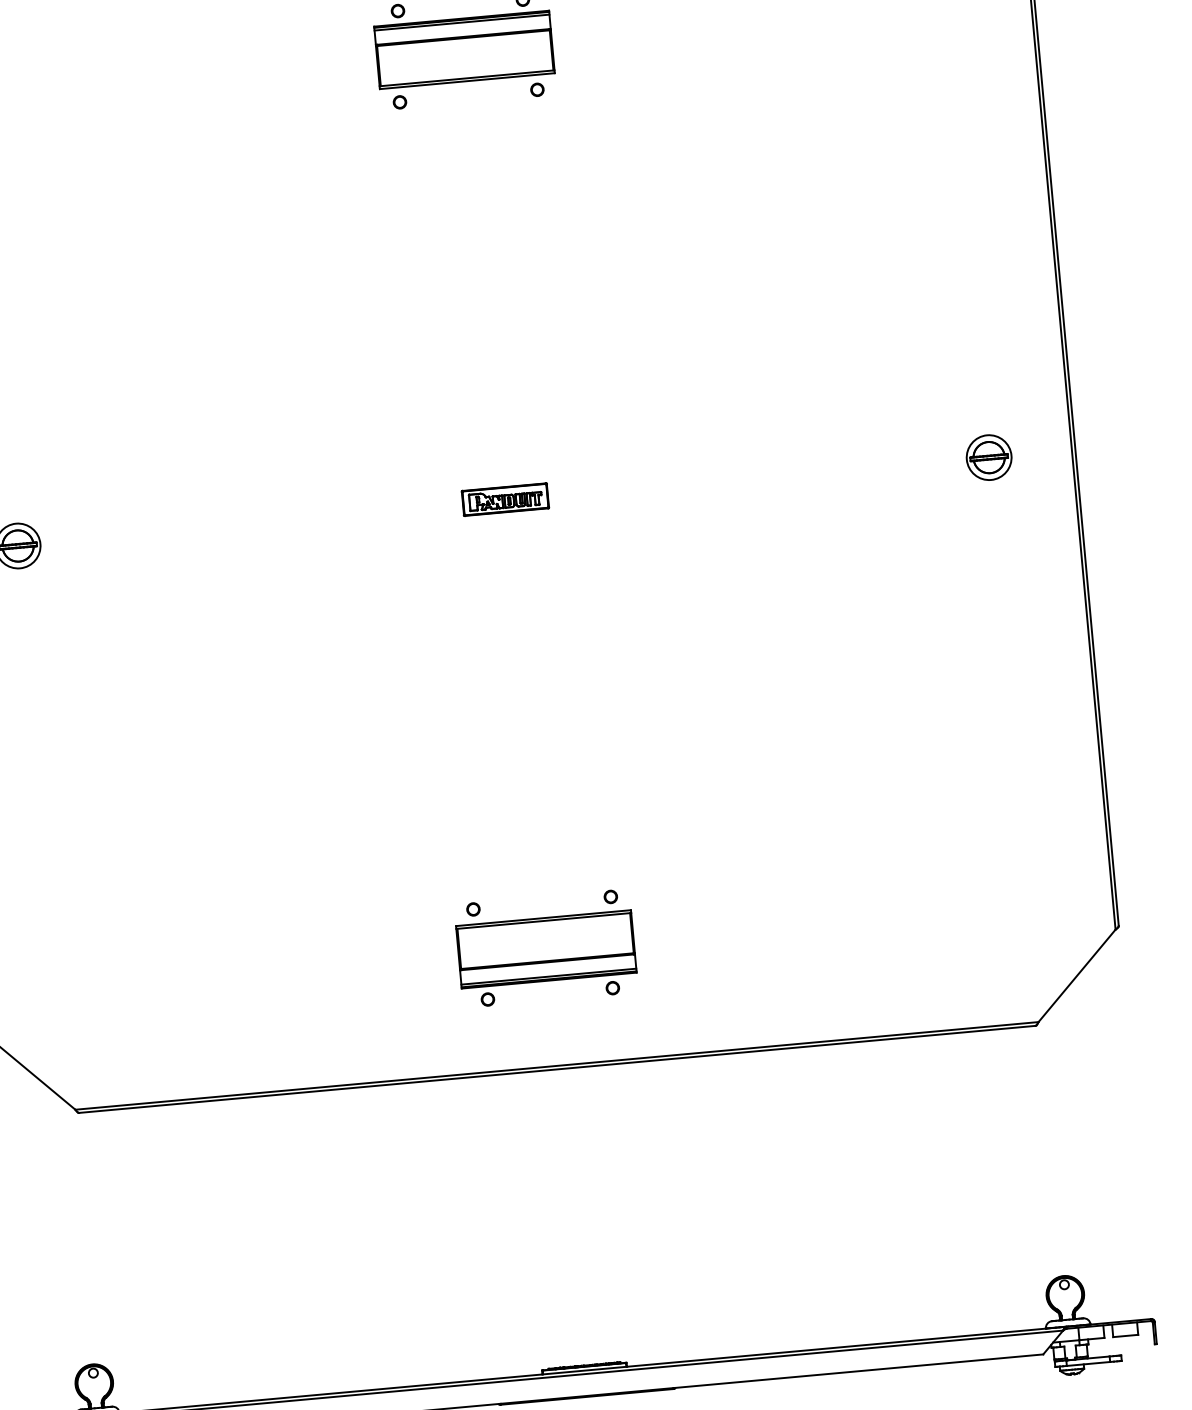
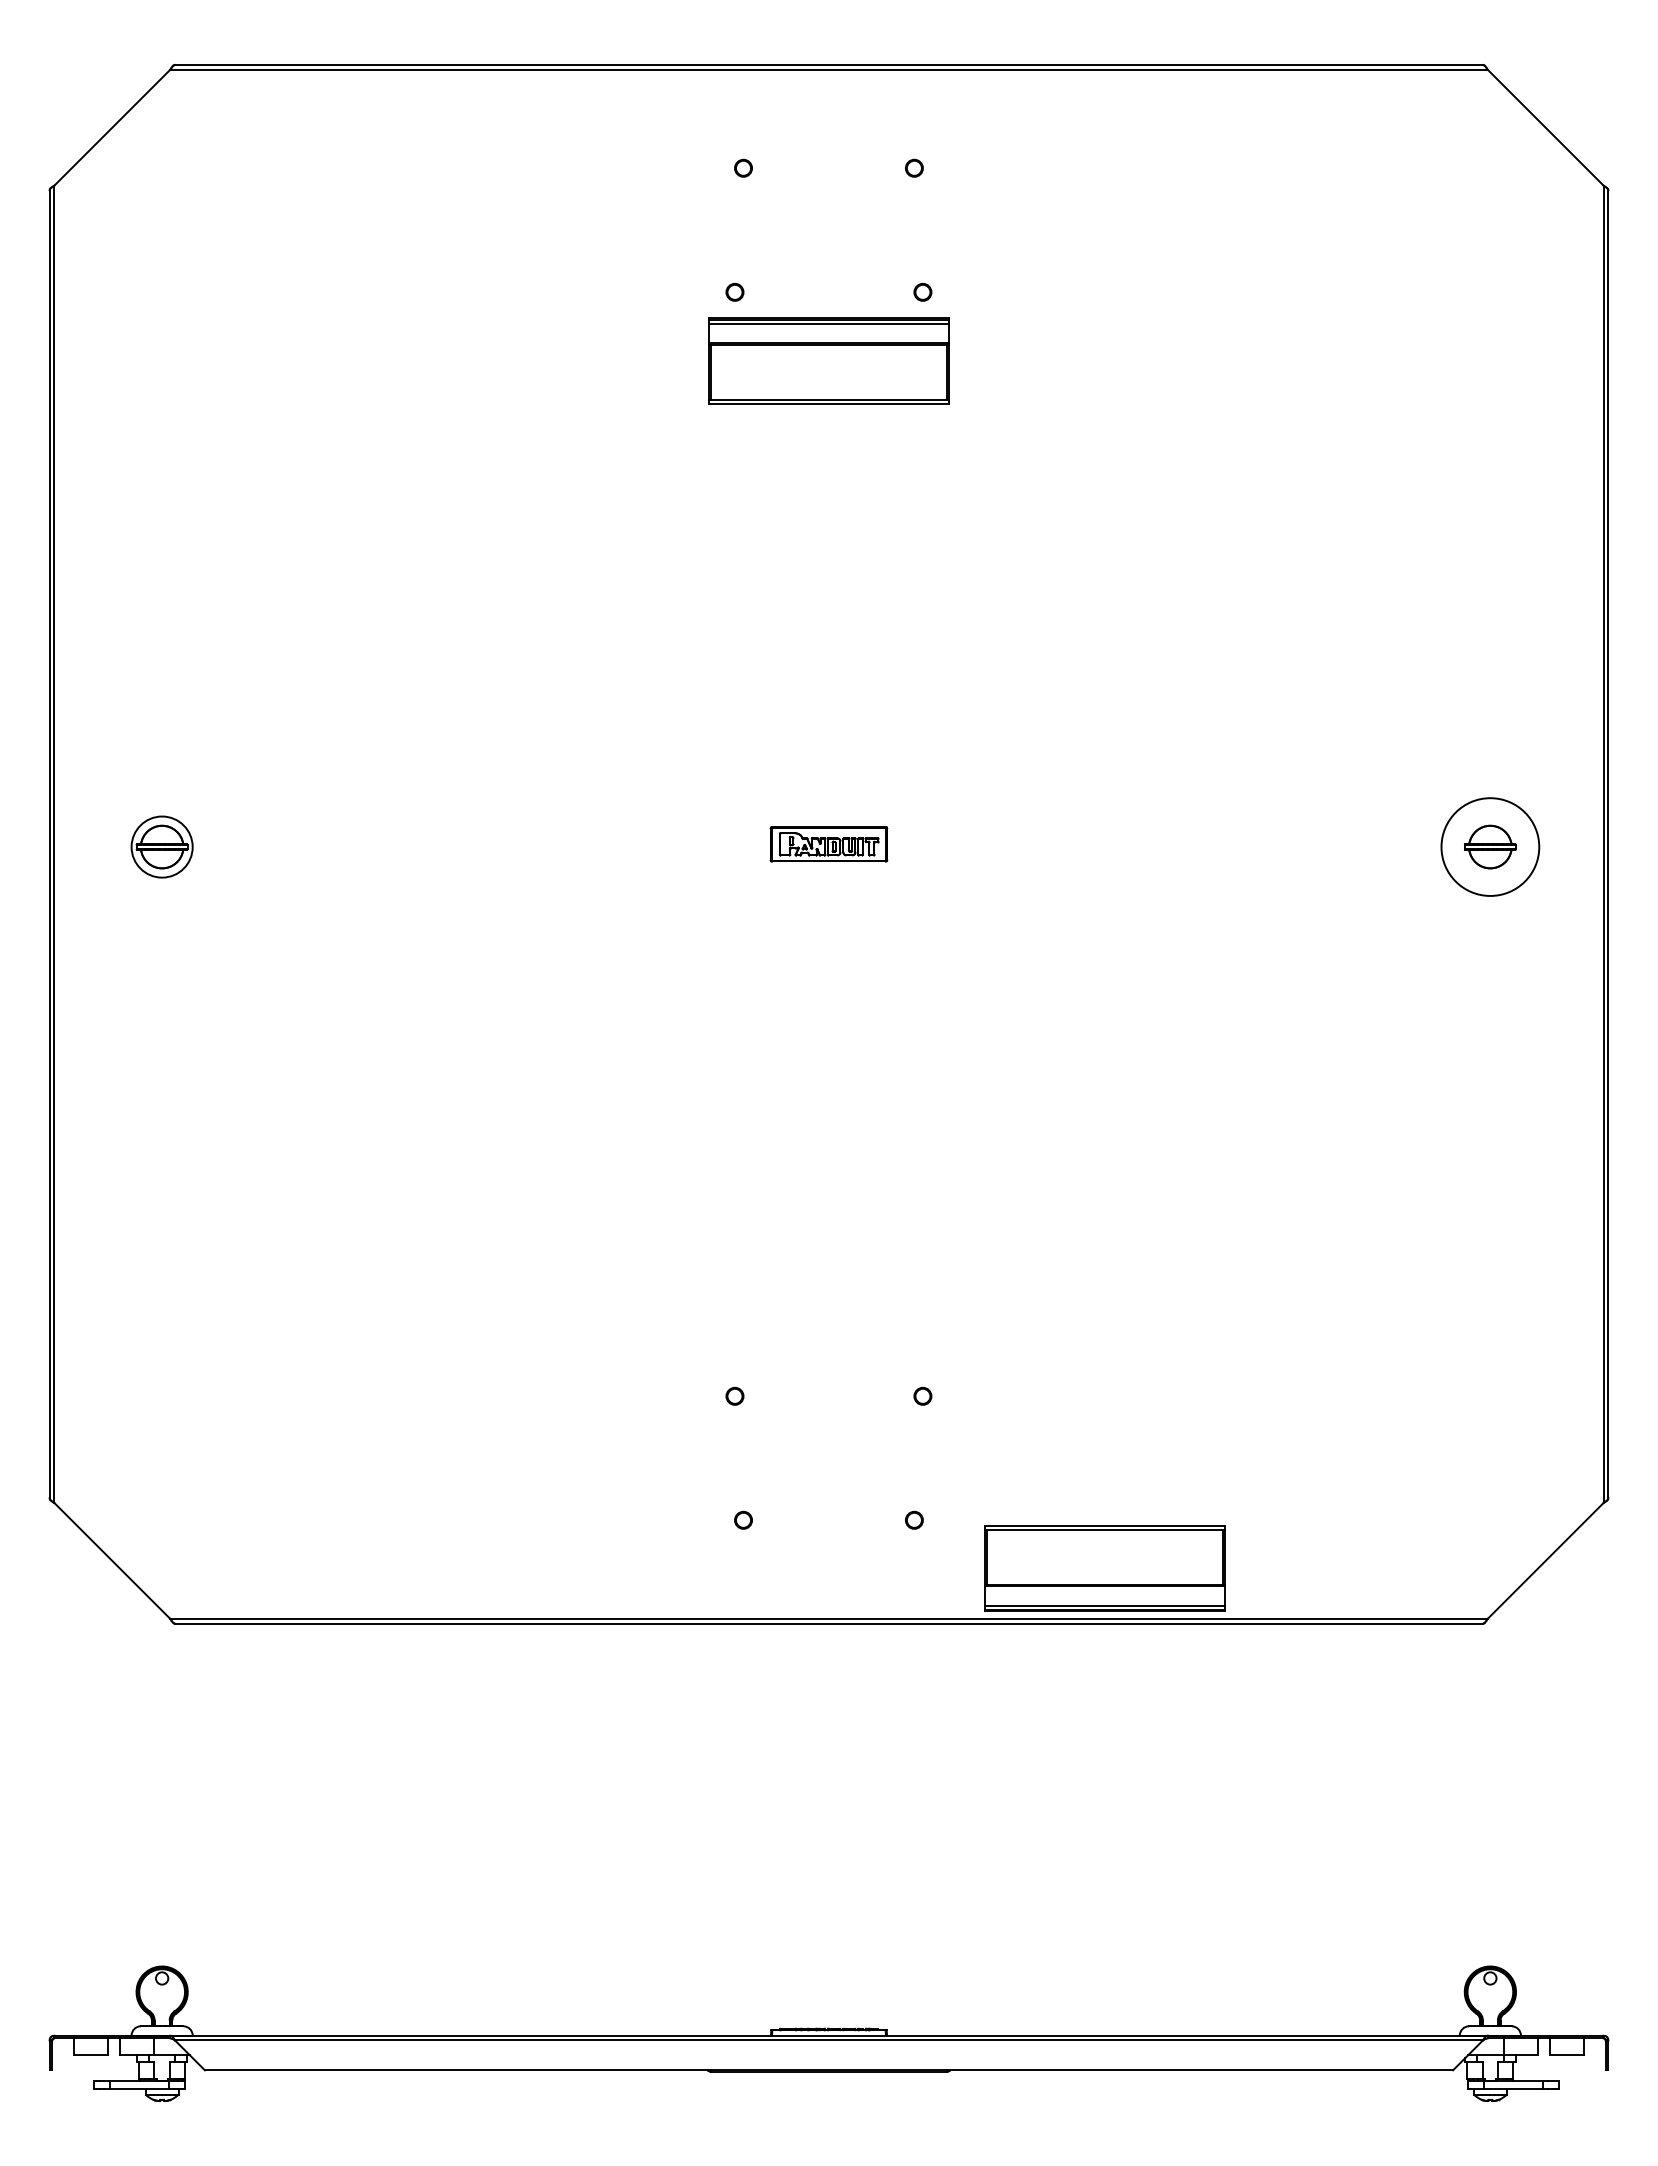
part: (464, 49) -> (828, 360), moved
circle: (988, 457) -> (1489, 846), size x1.6
part: (546, 949) -> (1104, 1568), moved

